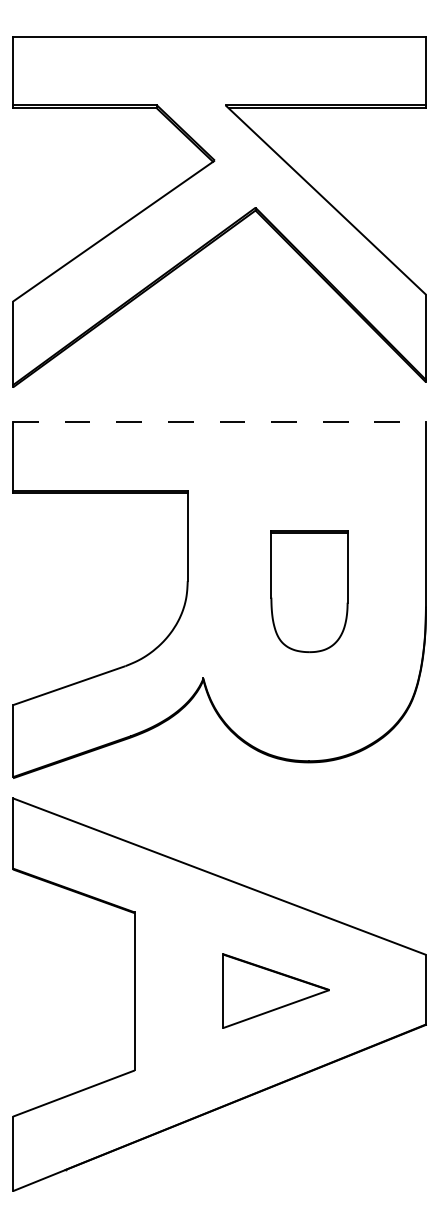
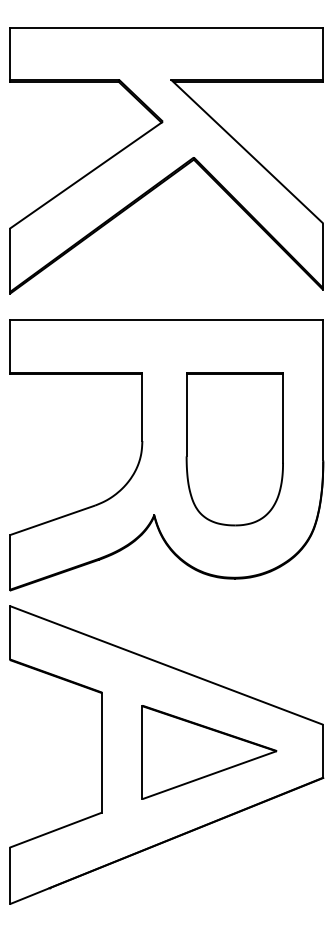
line: (219, 422) -> (166, 320), dashed -> solid
part: (309, 591) -> (234, 448), size x1.67
part: (276, 990) -> (209, 751), size x1.67

